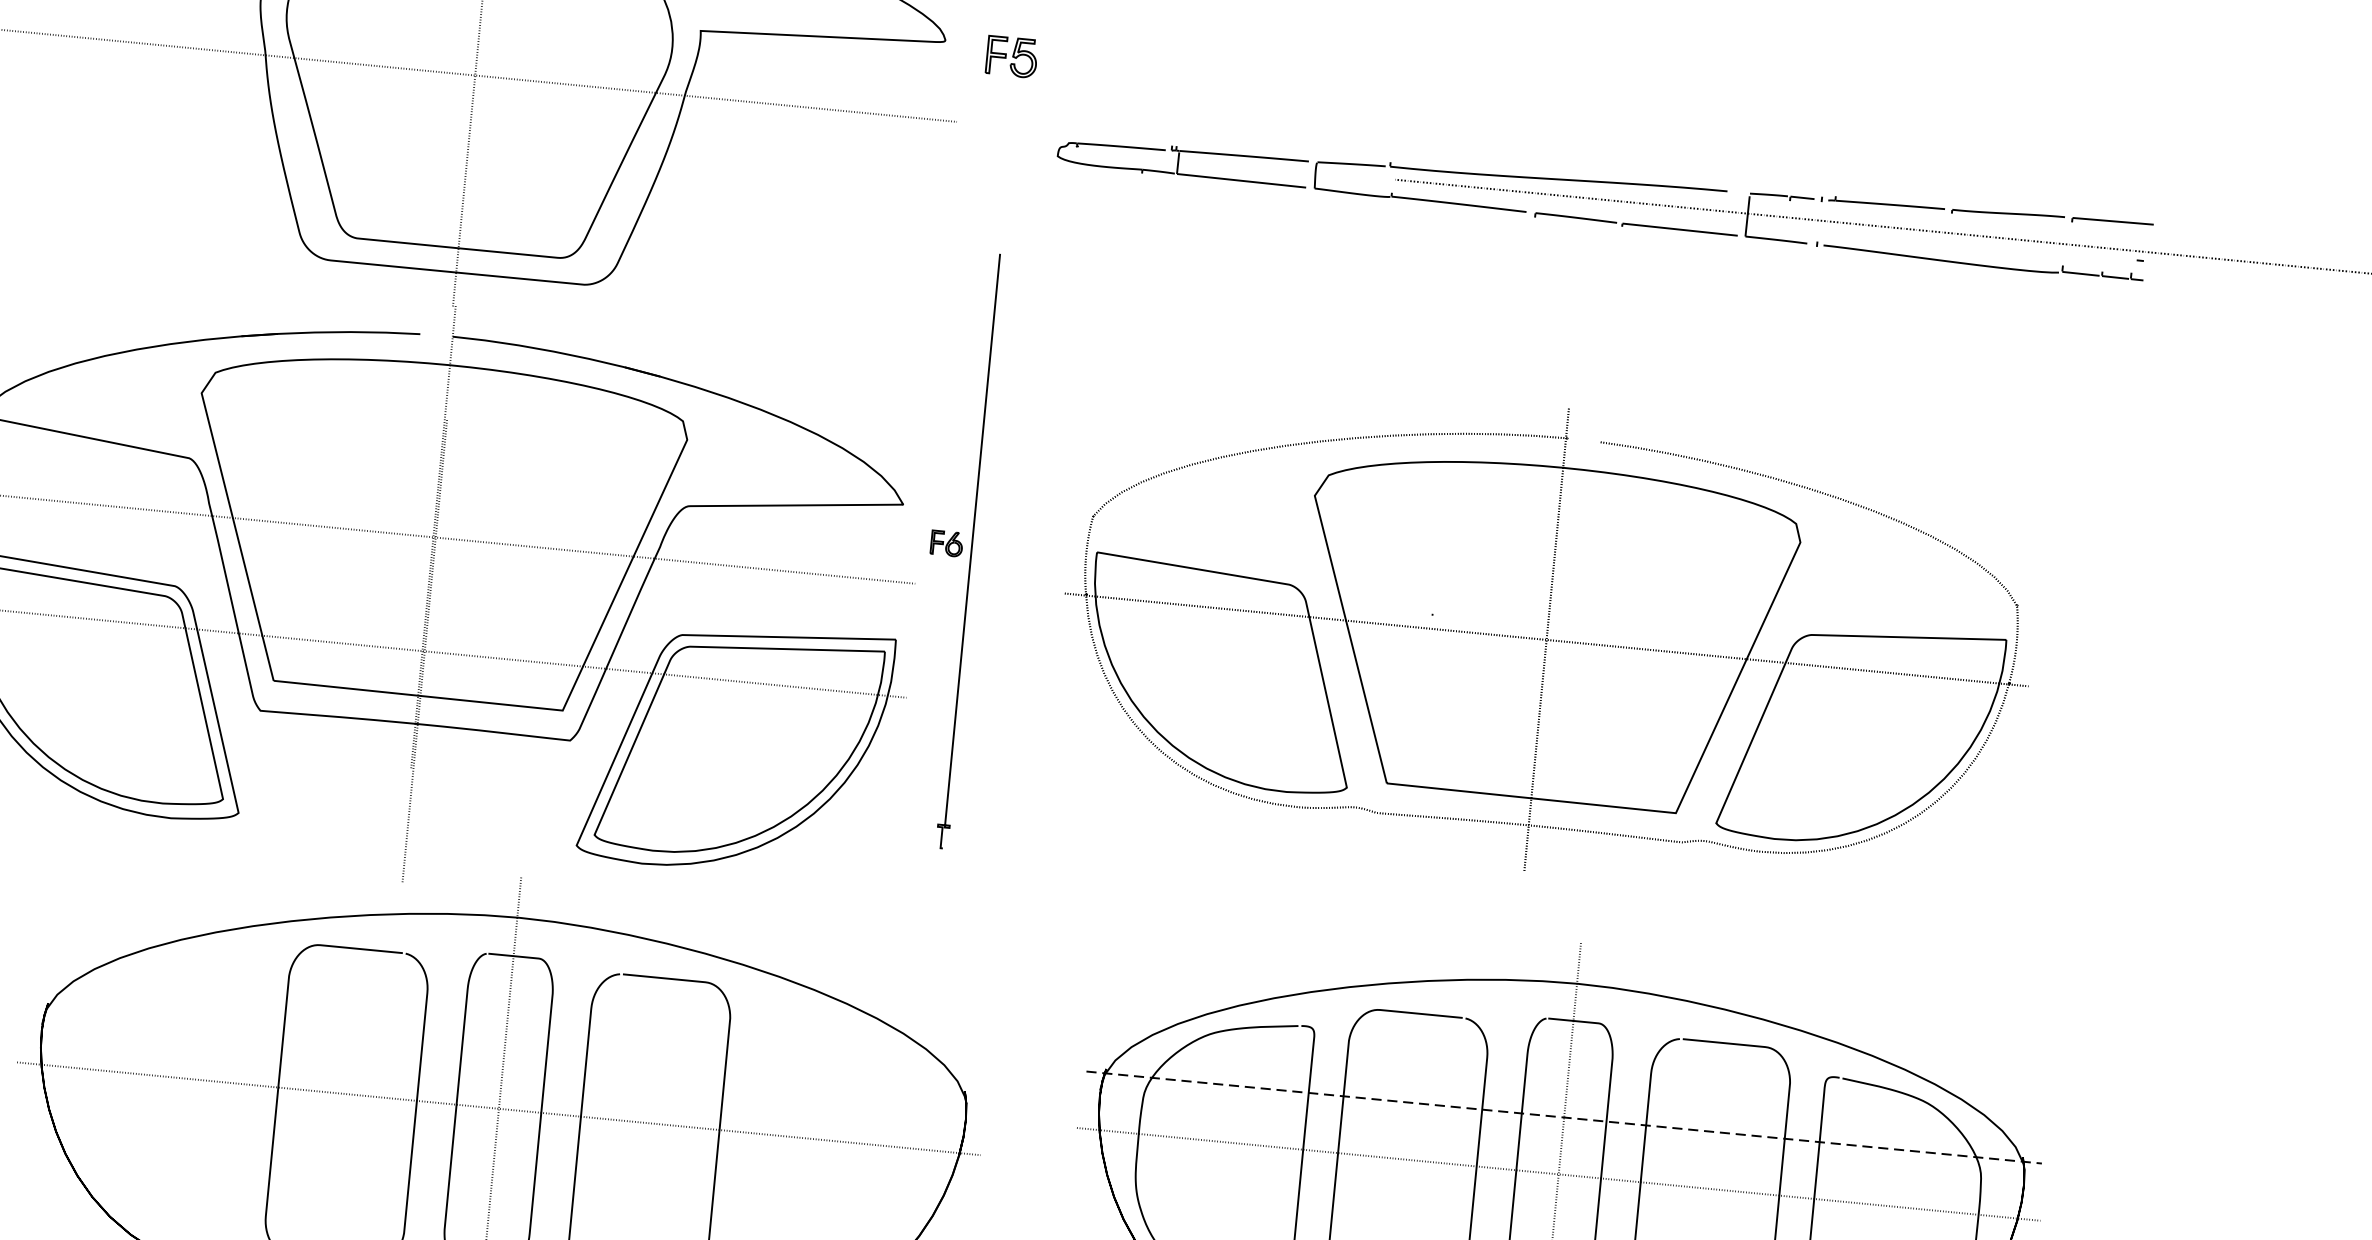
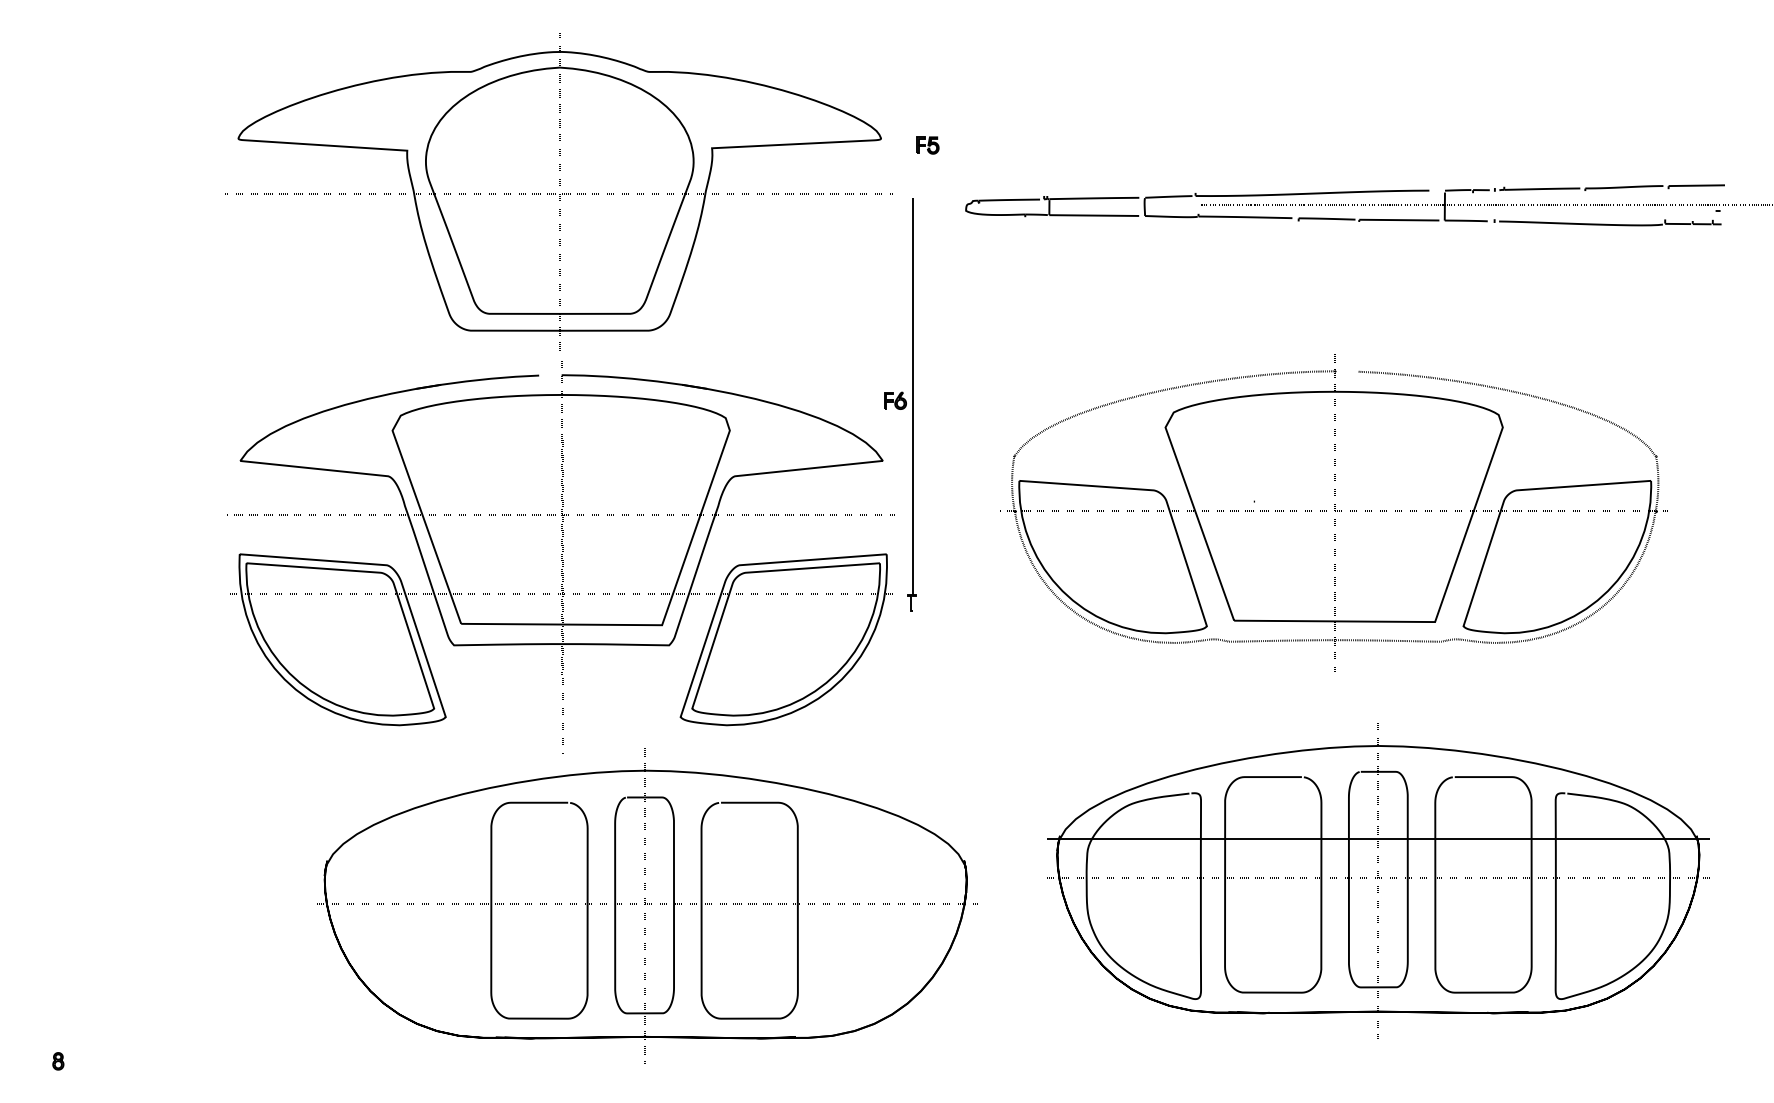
part: (1011, 56) -> (927, 145), size x0.62
part: (953, 549) -> (900, 404), moved
line: (1564, 1116) -> (1378, 838), dashed -> solid

